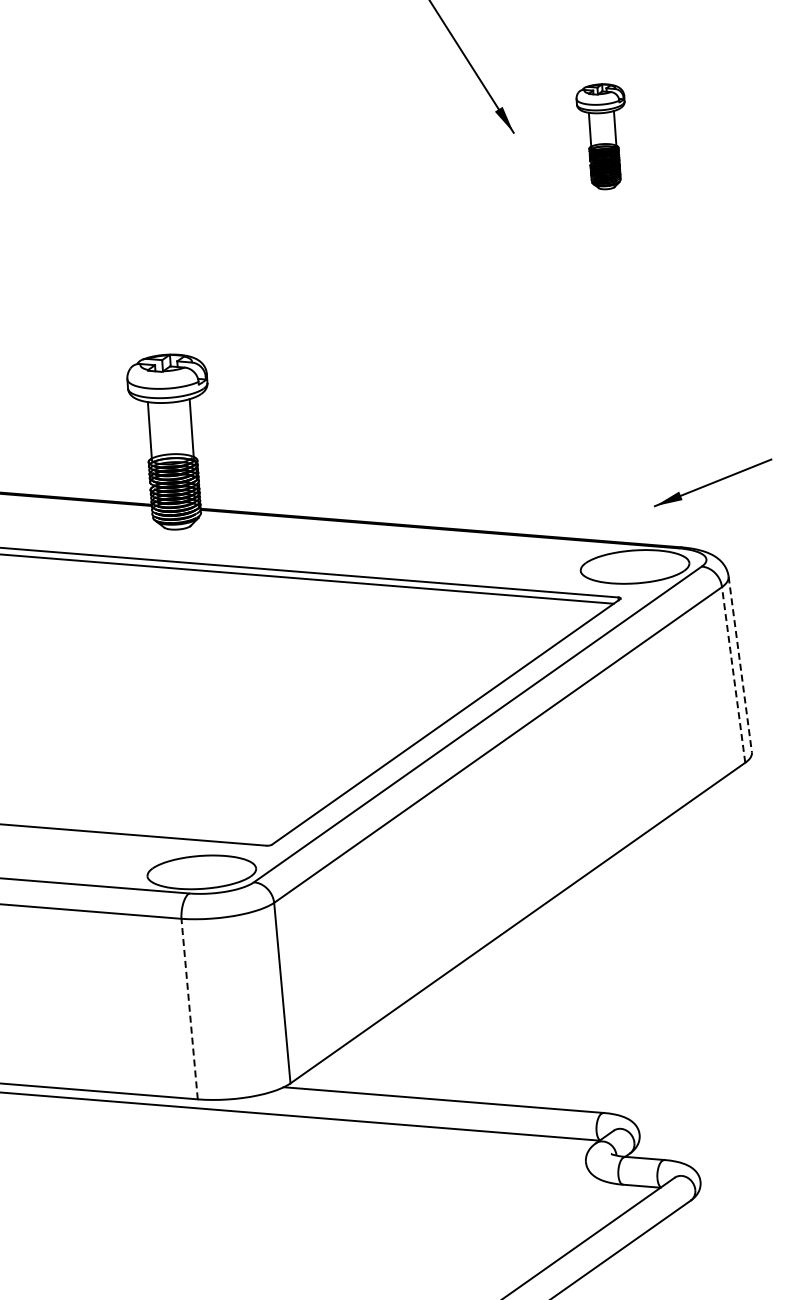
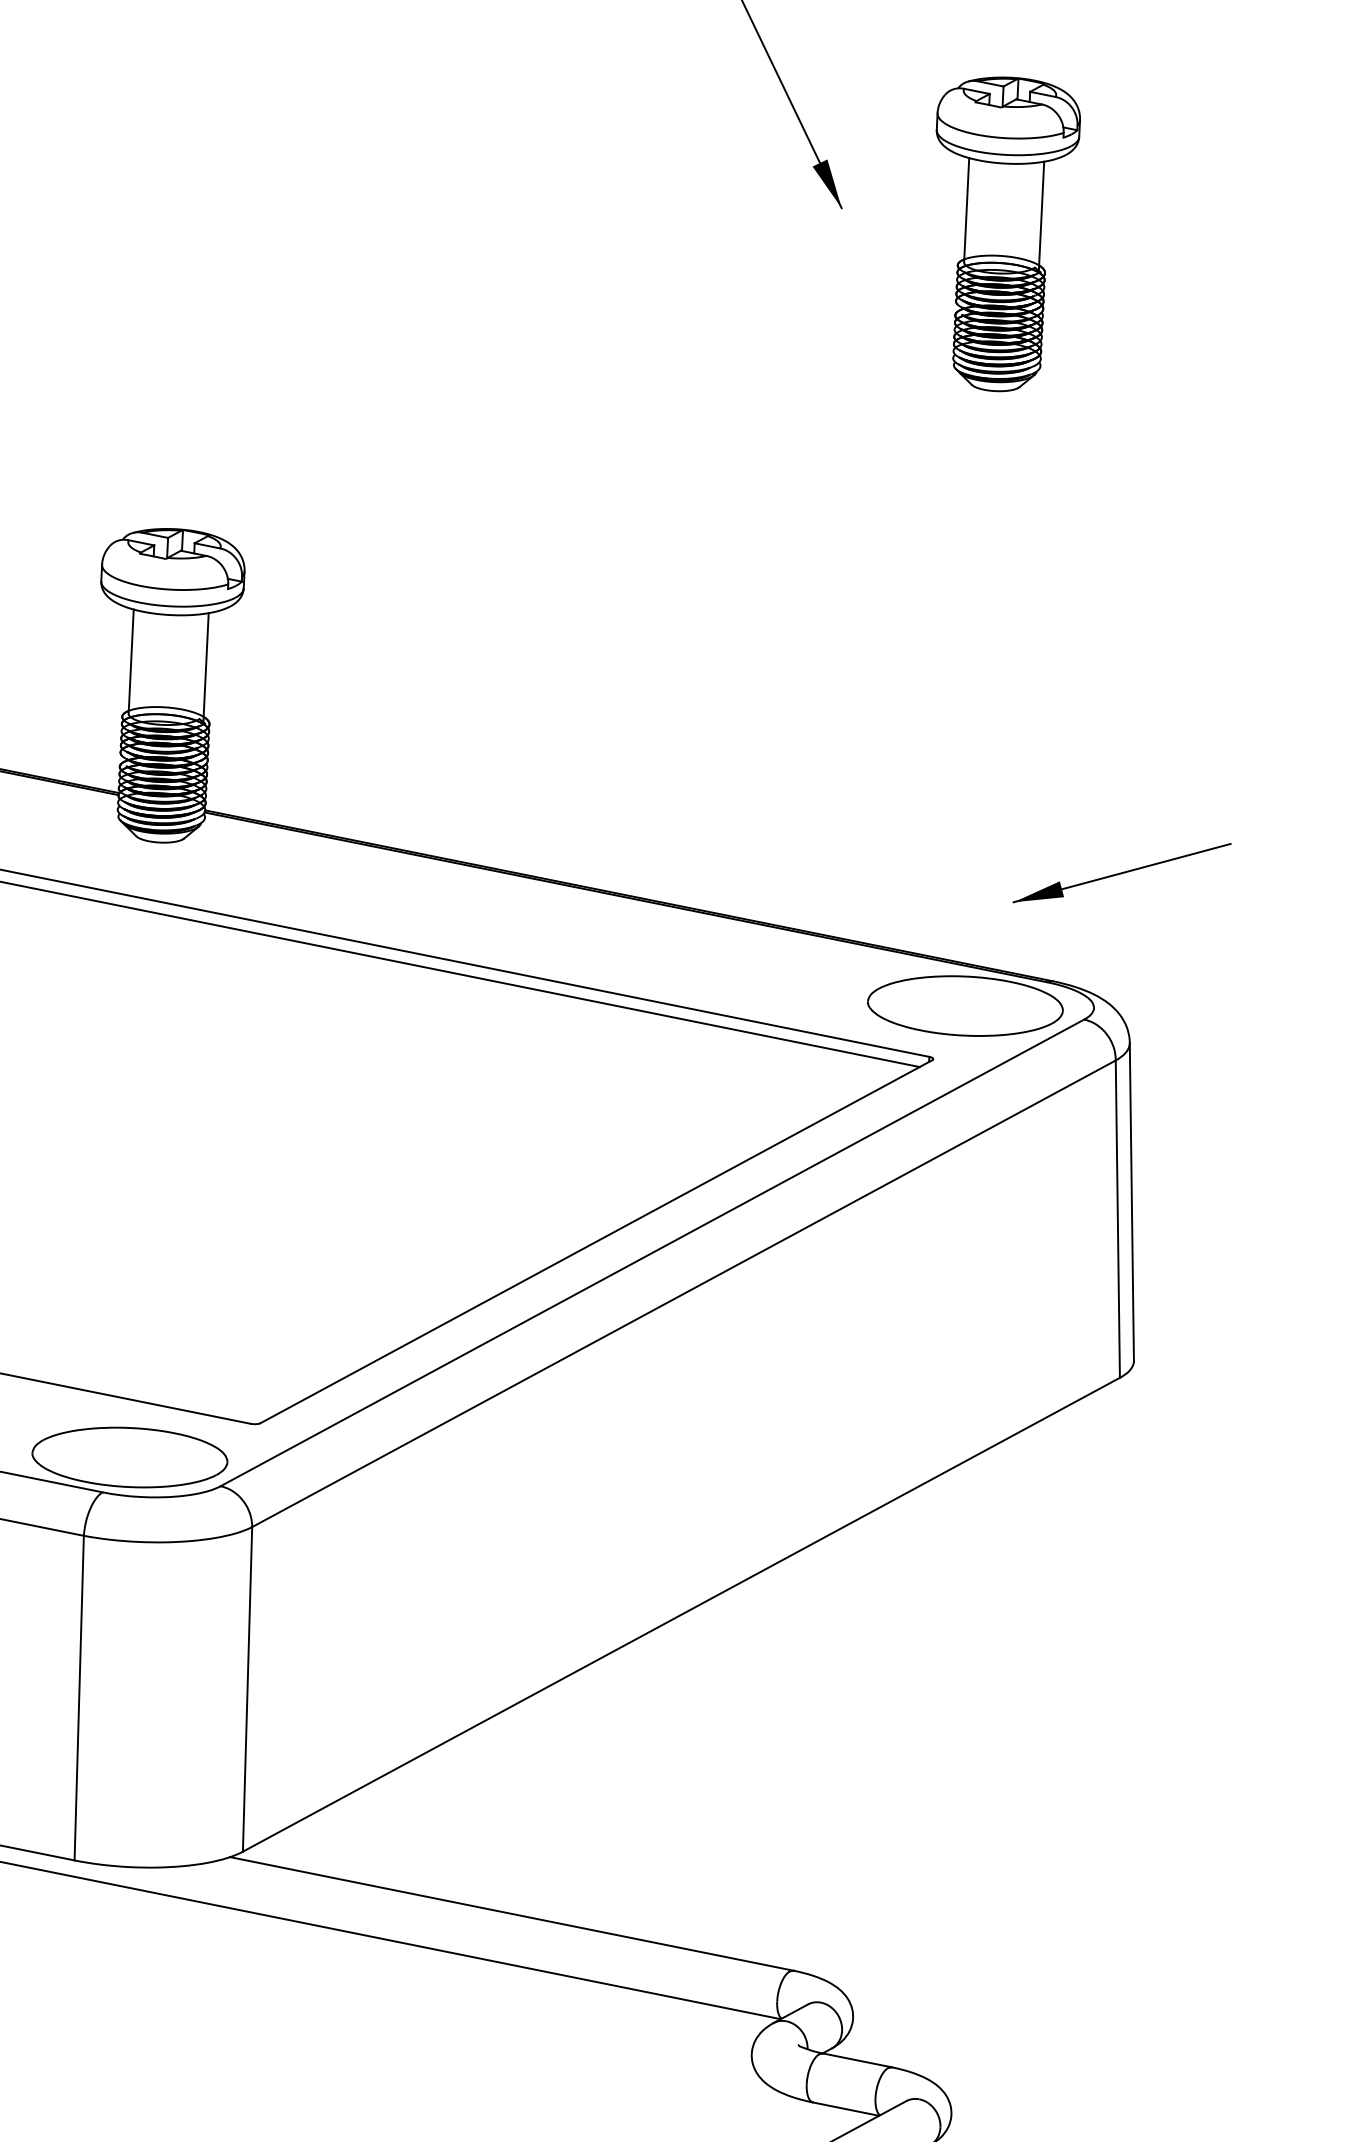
part: (600, 136) -> (995, 233), size x1.67
line: (740, 664) -> (1132, 1201), dashed -> solid
line: (733, 674) -> (1117, 1218), dashed -> solid
line: (189, 1009) -> (78, 1698), dashed -> solid

